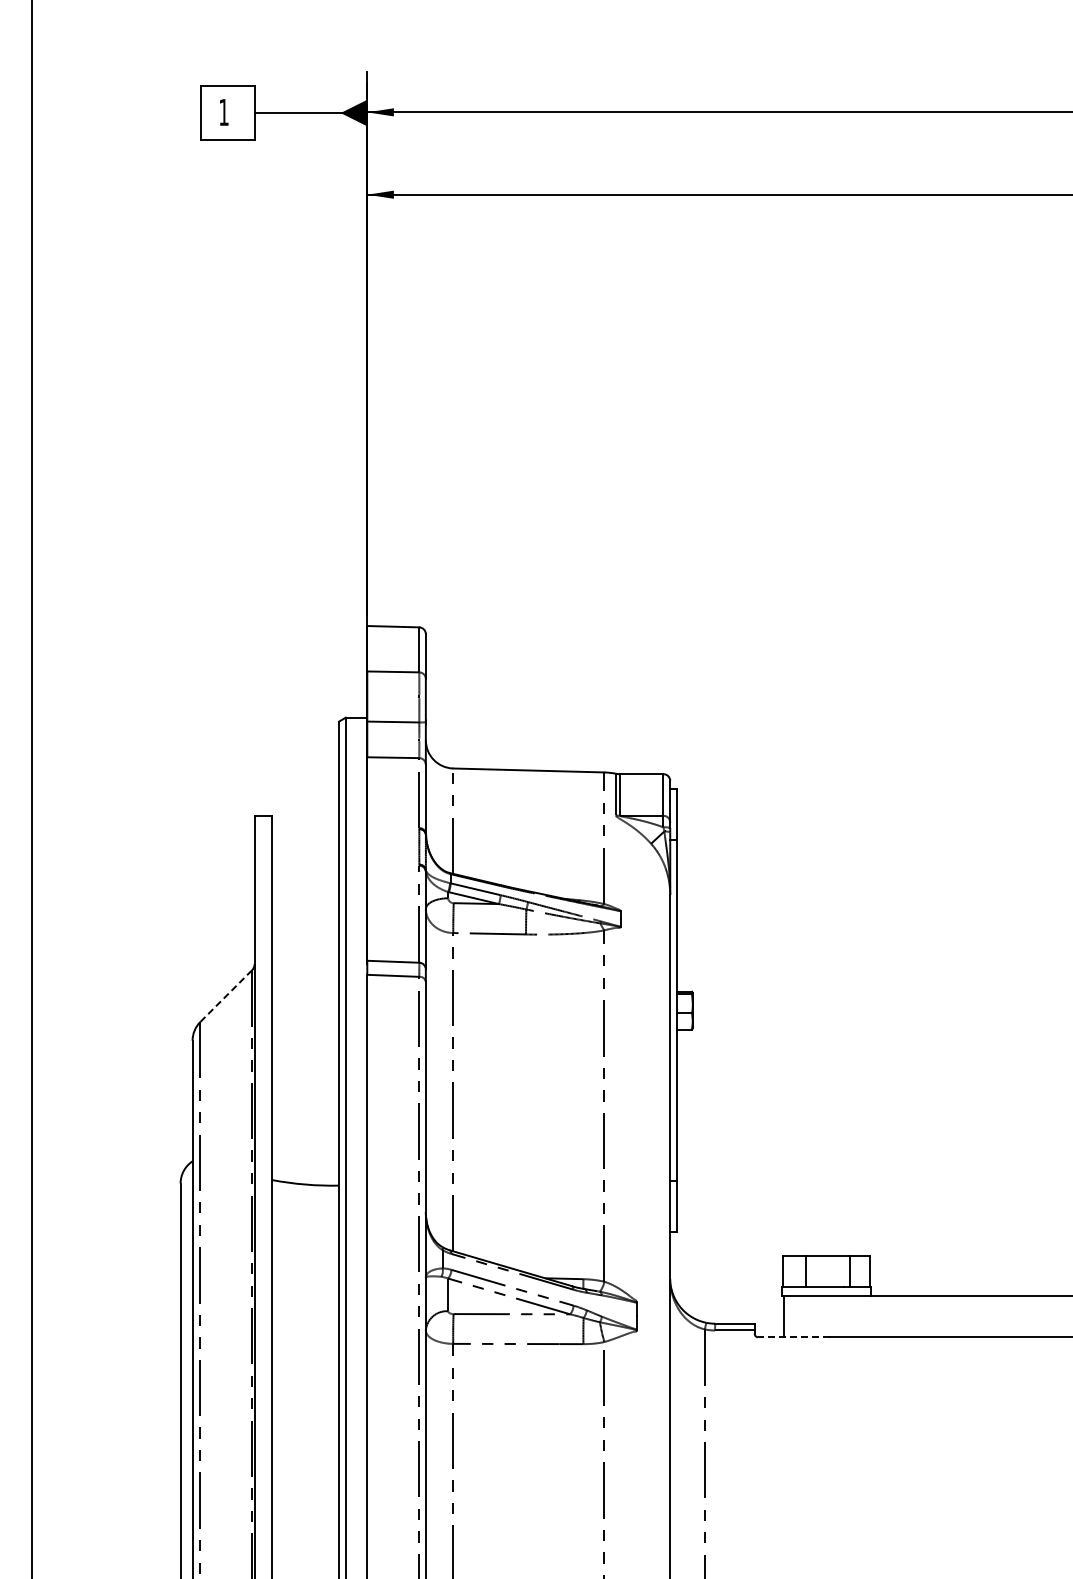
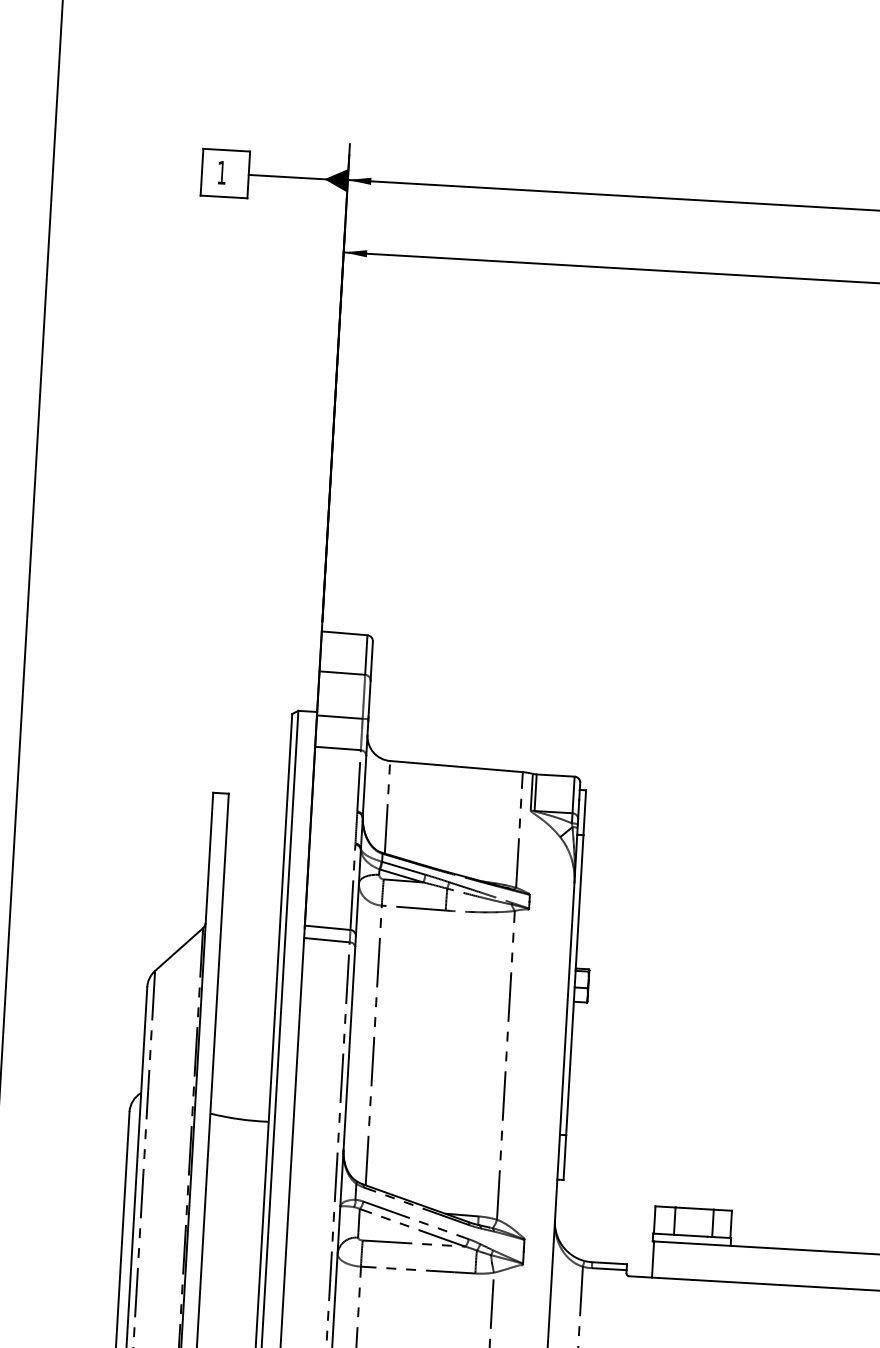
line: (226, 996) -> (179, 949), dashed -> solid
line: (793, 1337) -> (660, 1278), dashed -> solid

